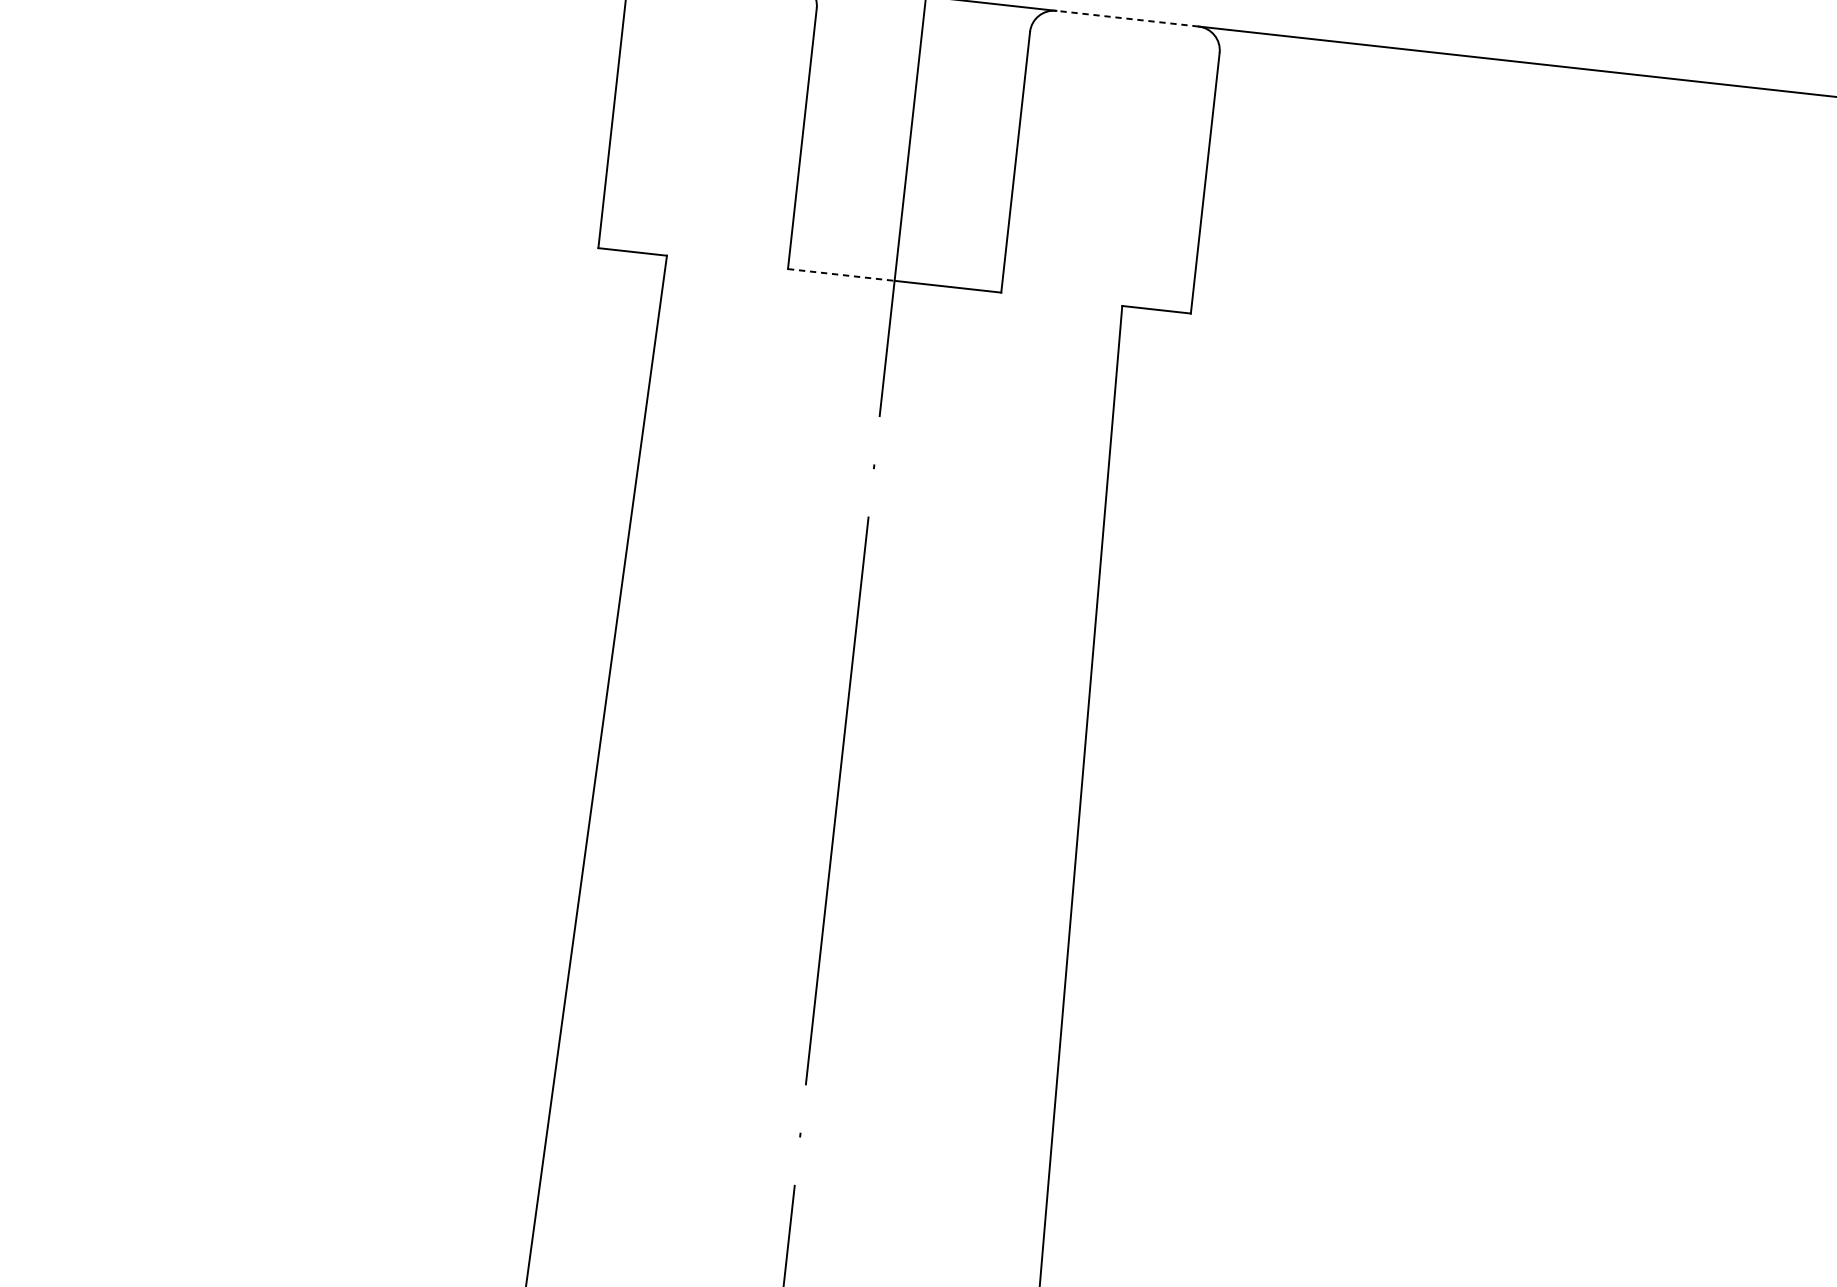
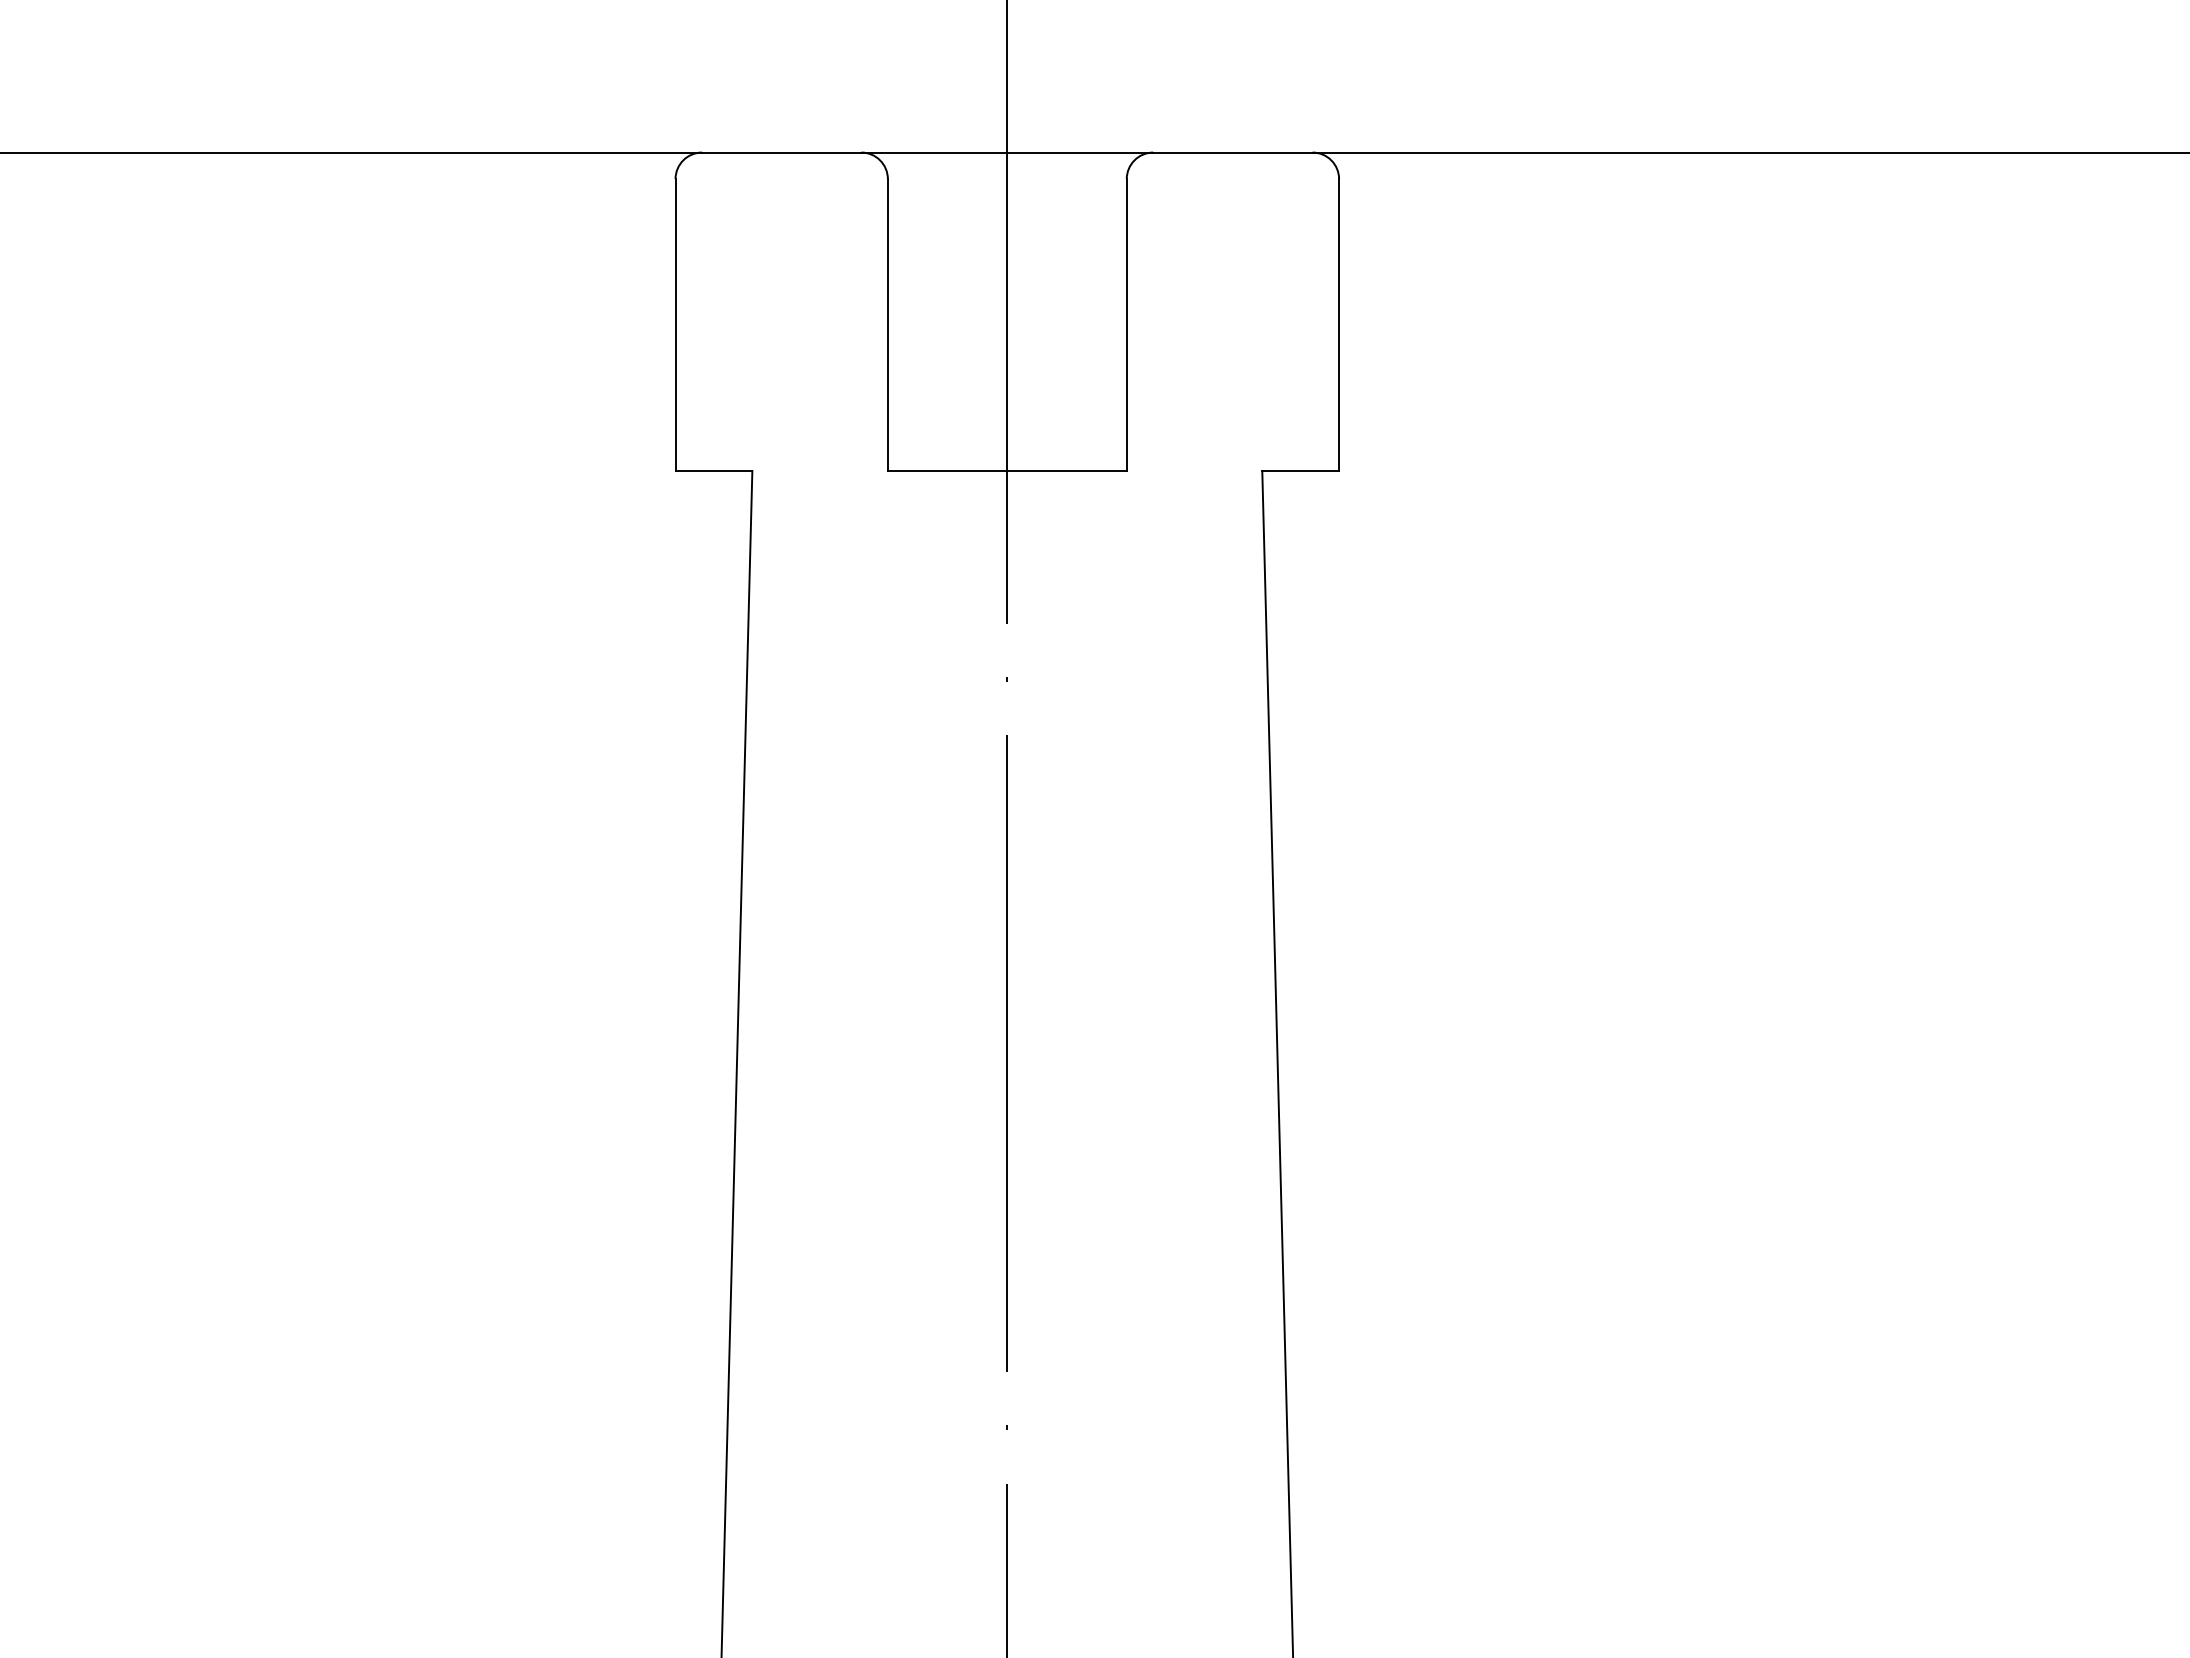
line: (1127, 18) -> (1232, 152), dashed -> solid
line: (841, 275) -> (947, 471), dashed -> solid

